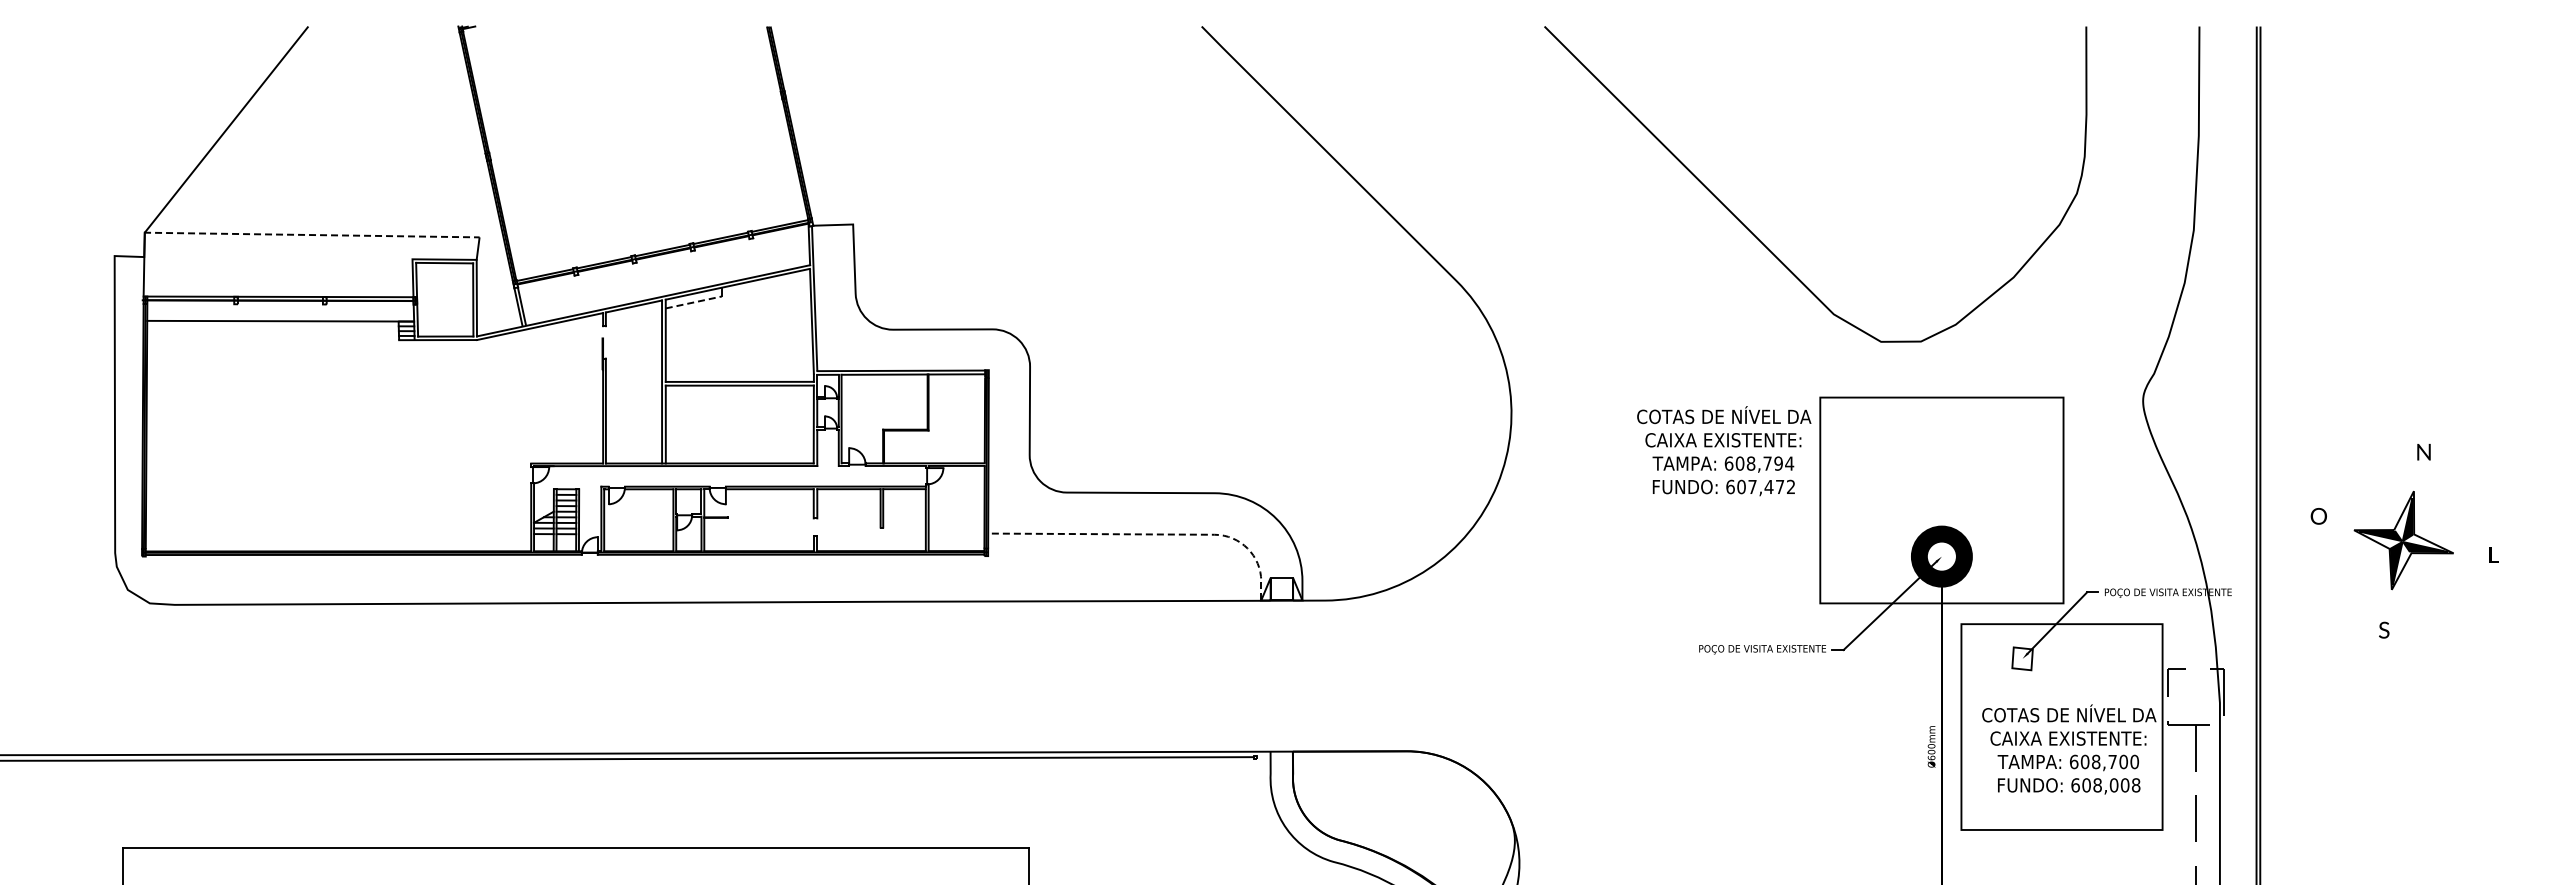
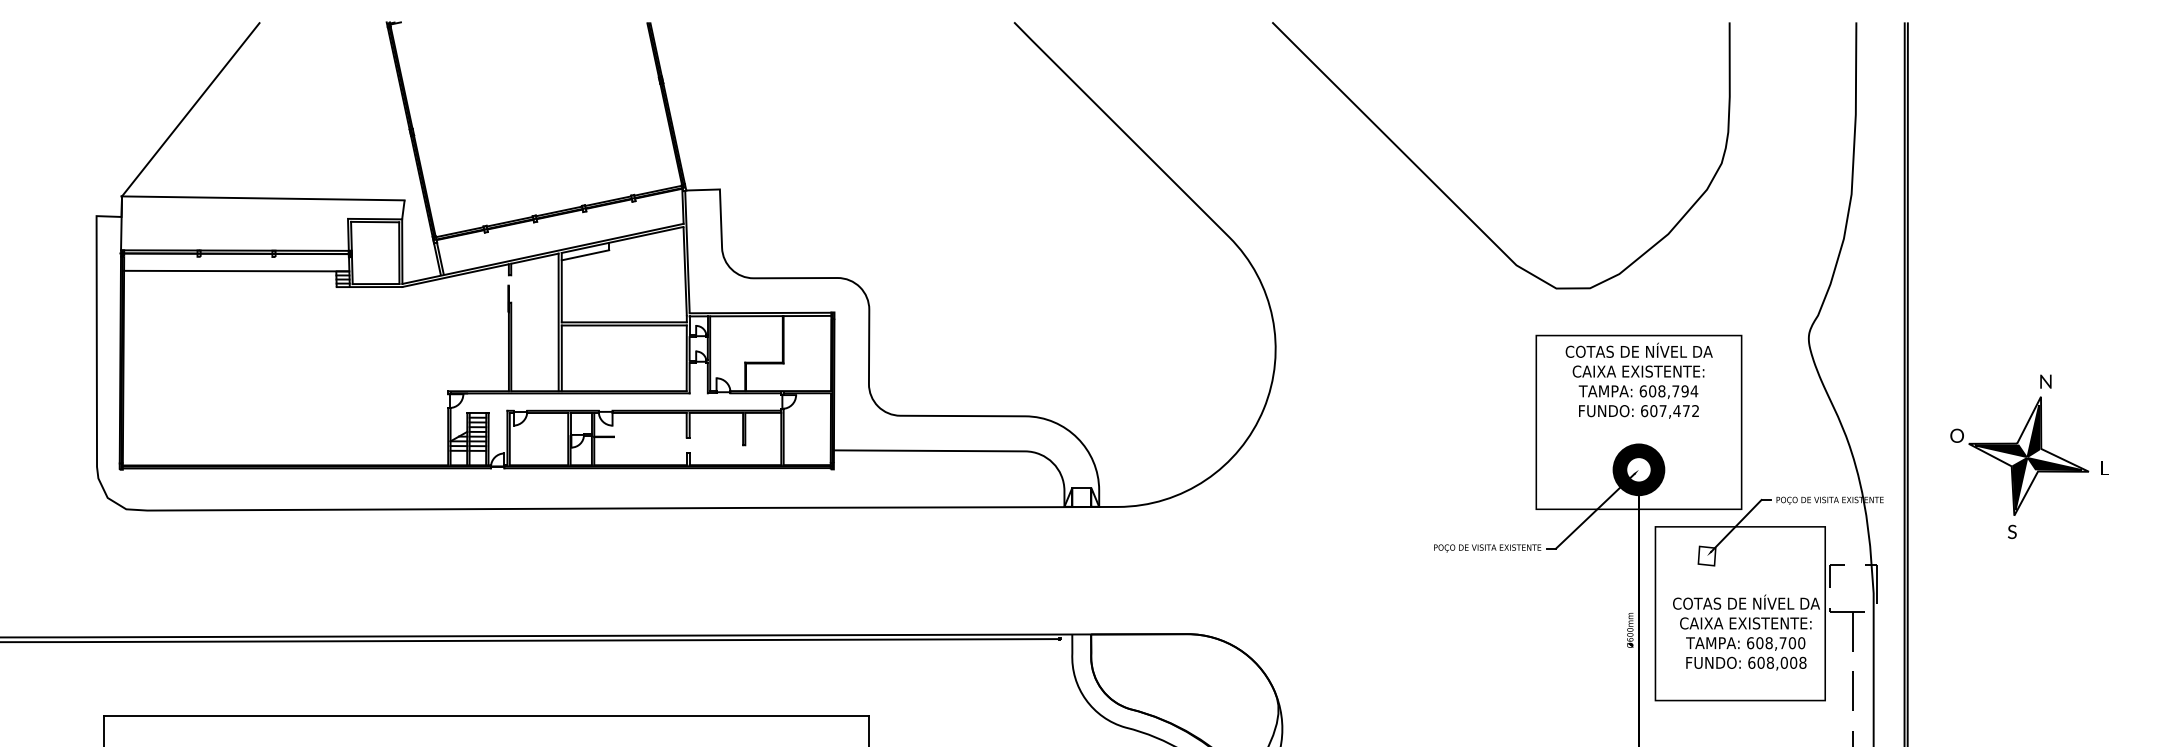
line: (311, 235) -> (262, 198), dashed -> solid
curve: (1759, 239) -> (1453, 202), moved
line: (693, 302) -> (585, 255), dashed -> solid
text: (1724, 451) -> (1639, 381), moved
line: (1155, 534) -> (975, 451), dashed -> solid
part: (2403, 540) -> (2028, 456), size x1.43

